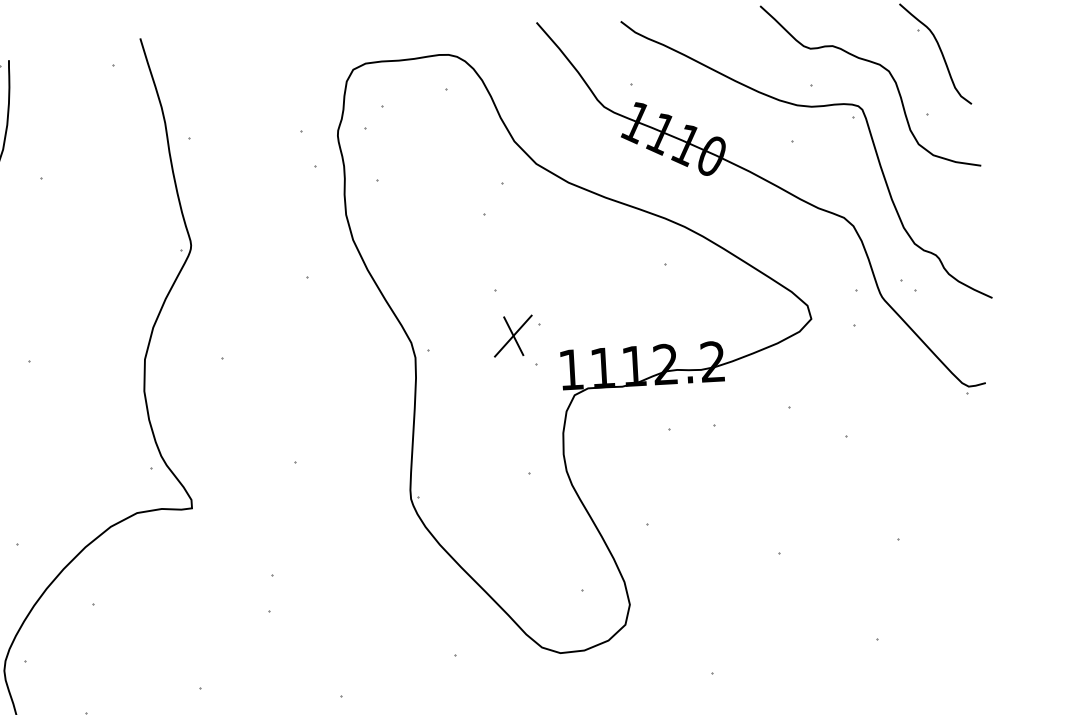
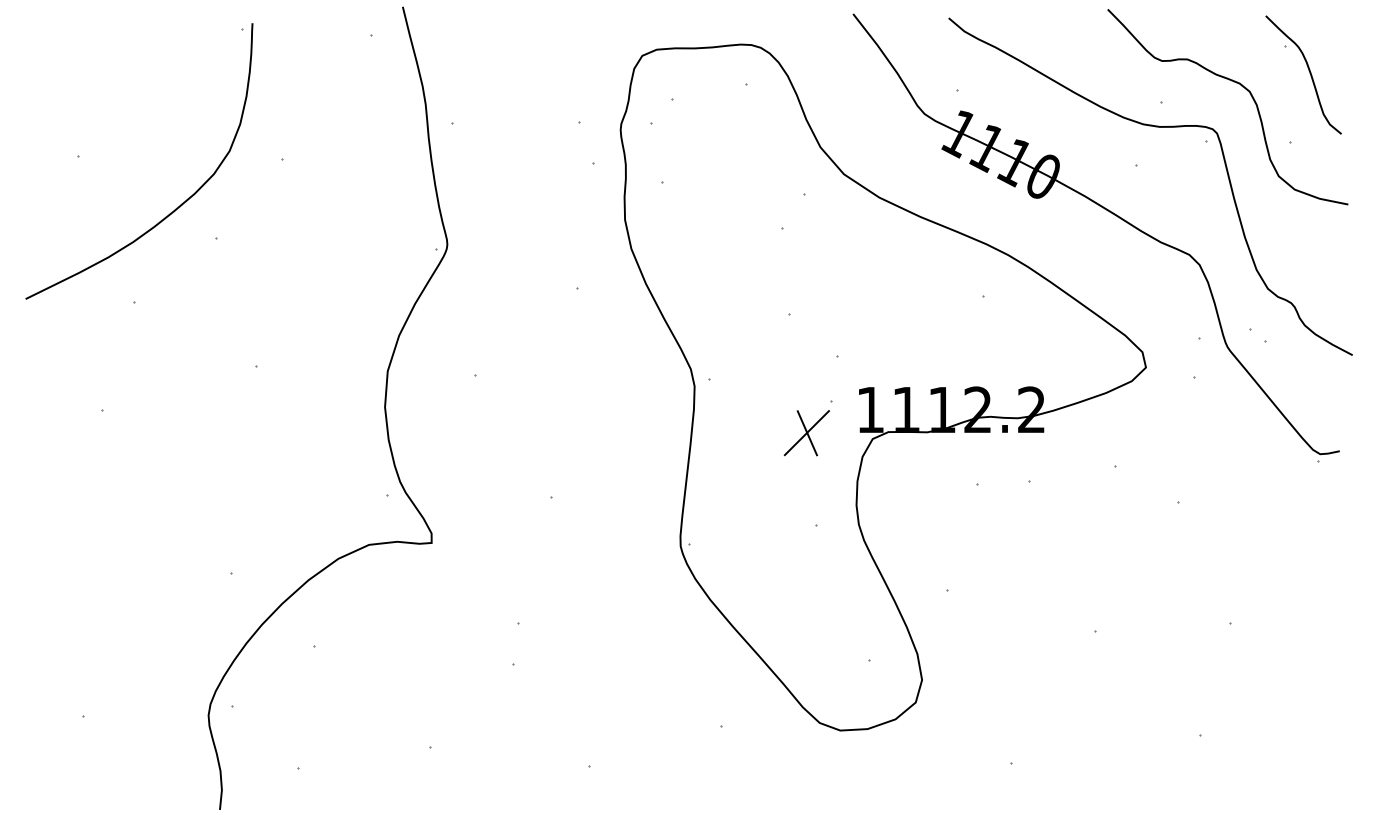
part: (512, 336) -> (806, 433), moved

